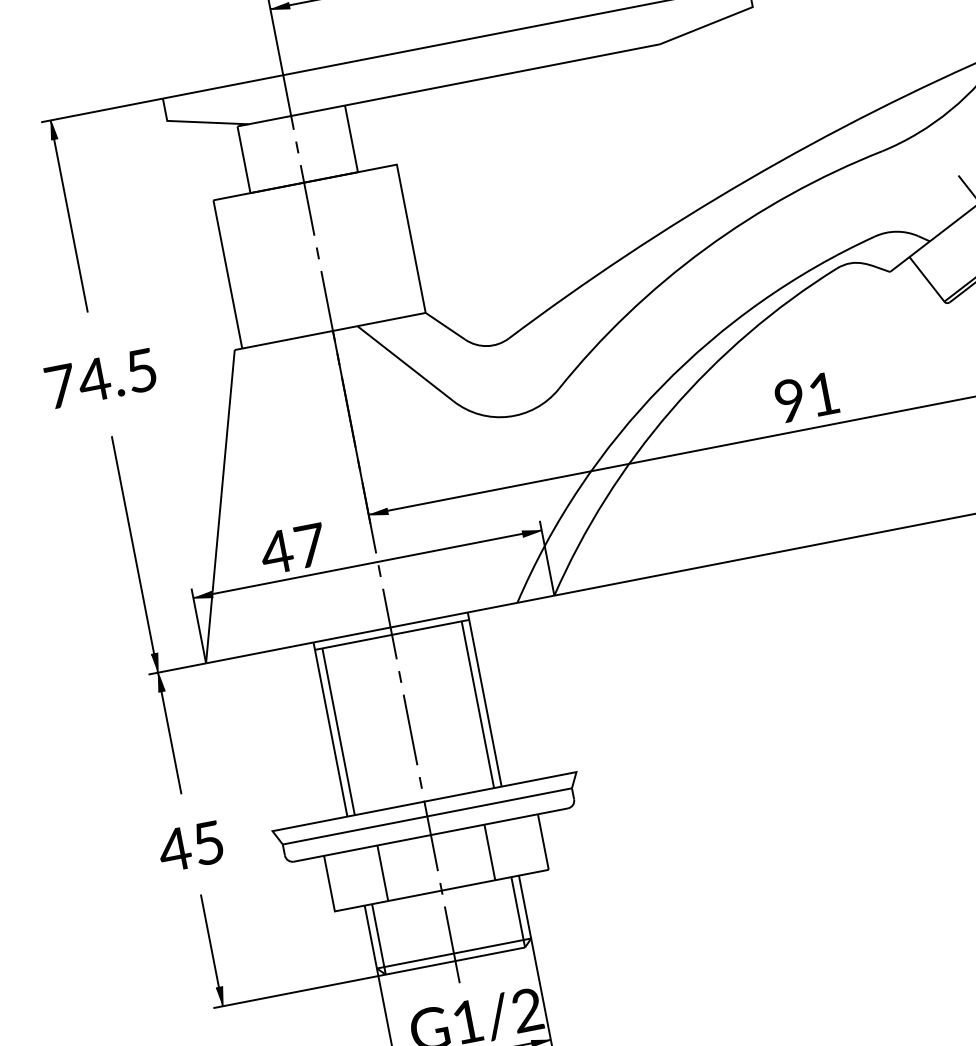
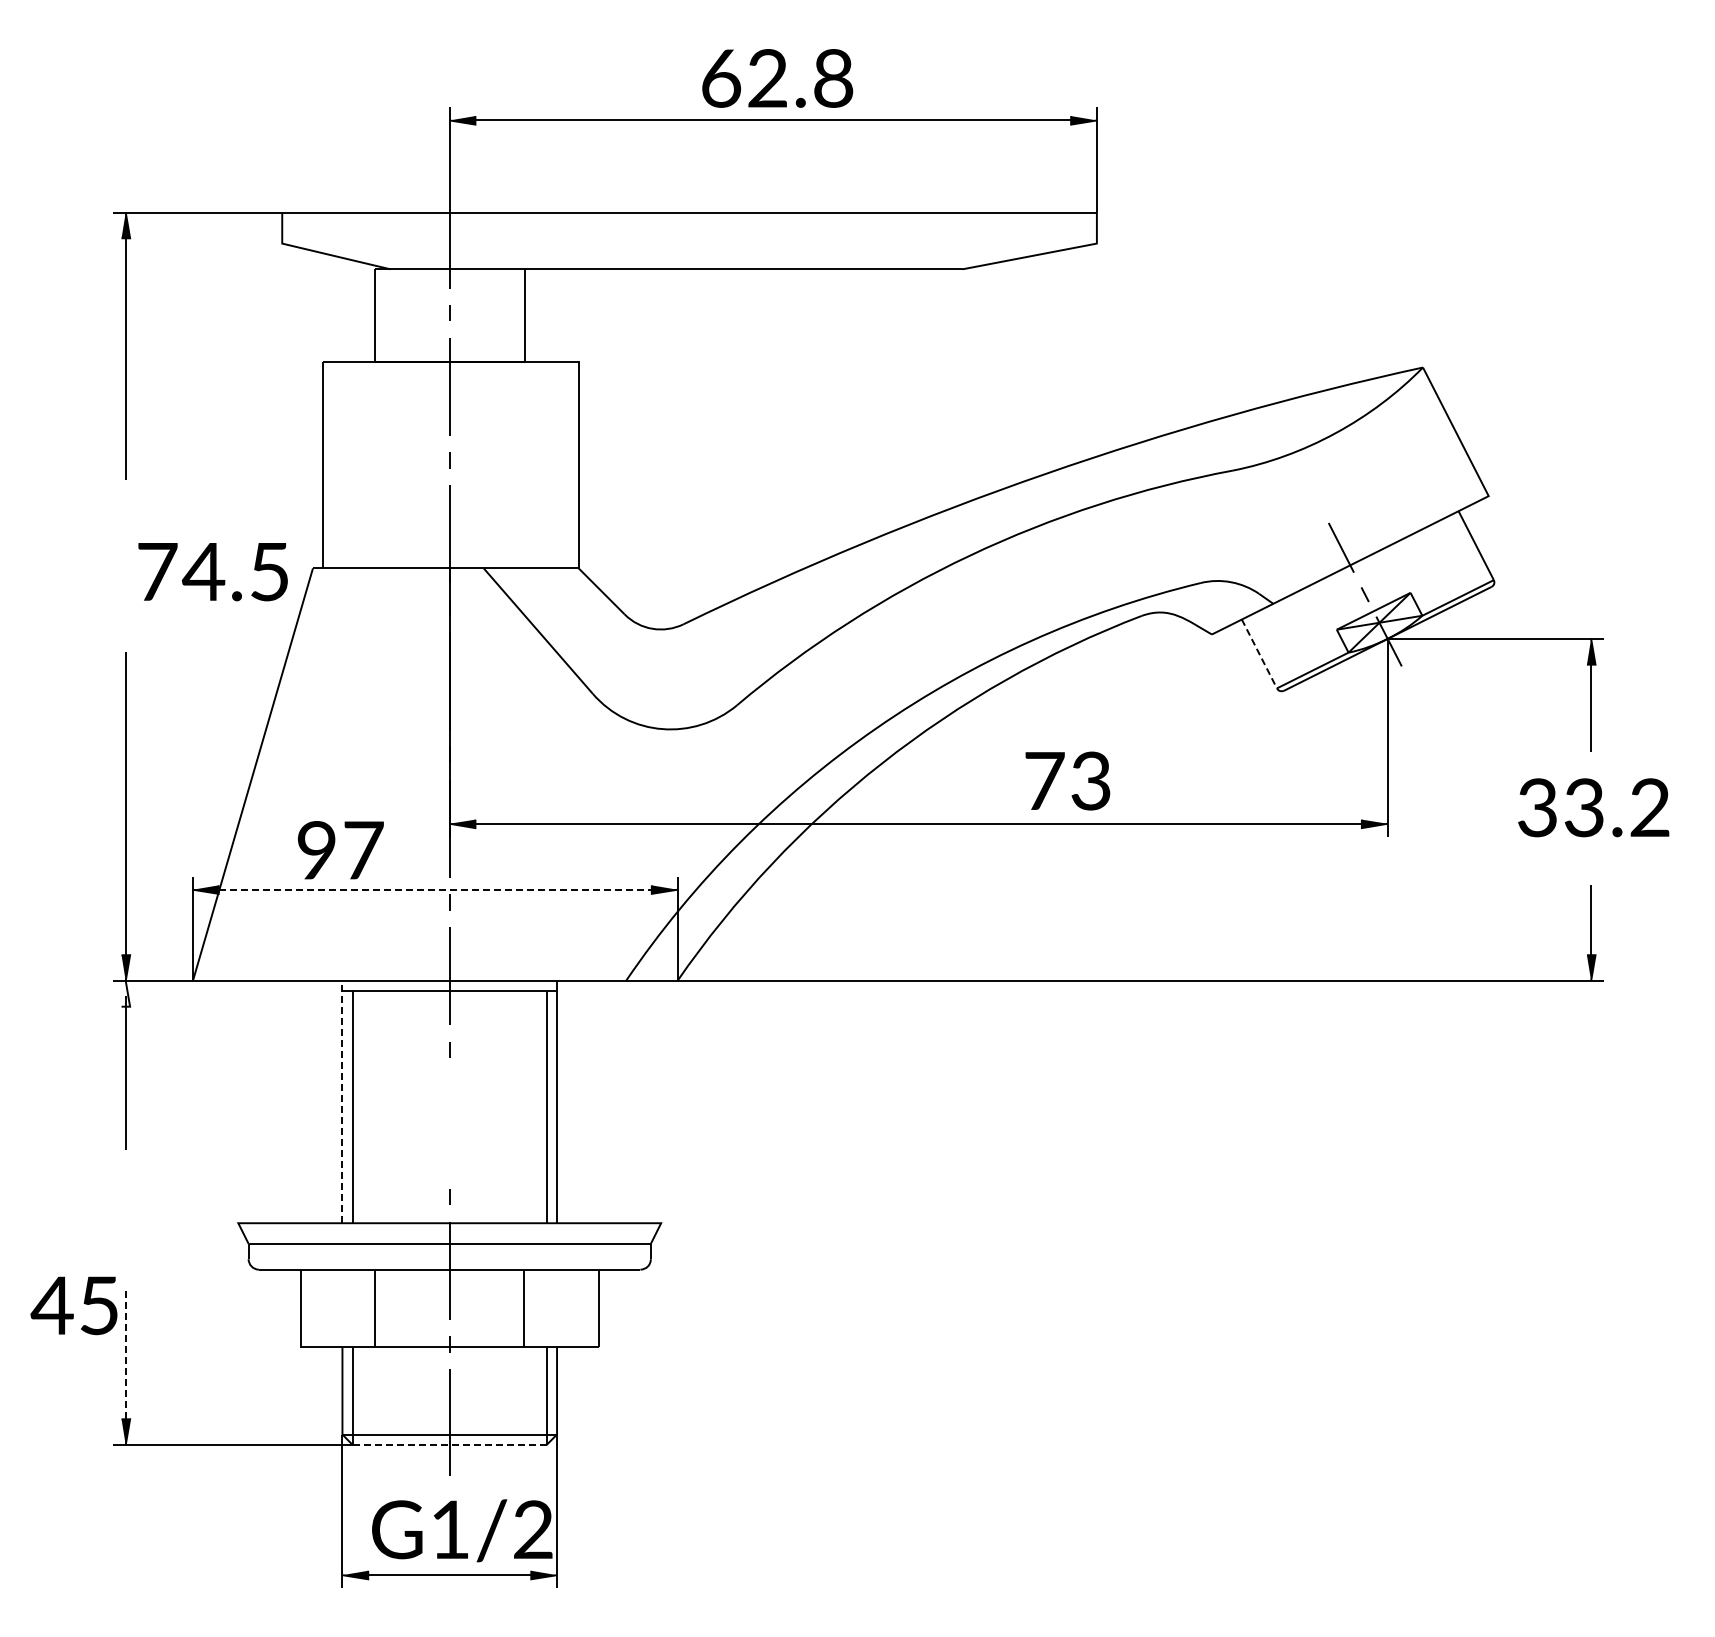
line: (926, 279) -> (1259, 653), solid -> dashed
text: (100, 379) -> (212, 572), moved
text: (806, 397) -> (1067, 780), 91 -> 73
text: (275, 552) -> (315, 850), 47 -> 97
line: (367, 563) -> (435, 889), solid -> dashed
fill: (159, 681) -> (125, 993), removed
line: (330, 729) -> (342, 1101), solid -> dashed
line: (410, 729) -> (449, 1123), removed
text: (189, 846) -> (73, 1305), moved
line: (209, 941) -> (125, 1354), solid -> dashed
line: (455, 961) -> (449, 1445), solid -> dashed

